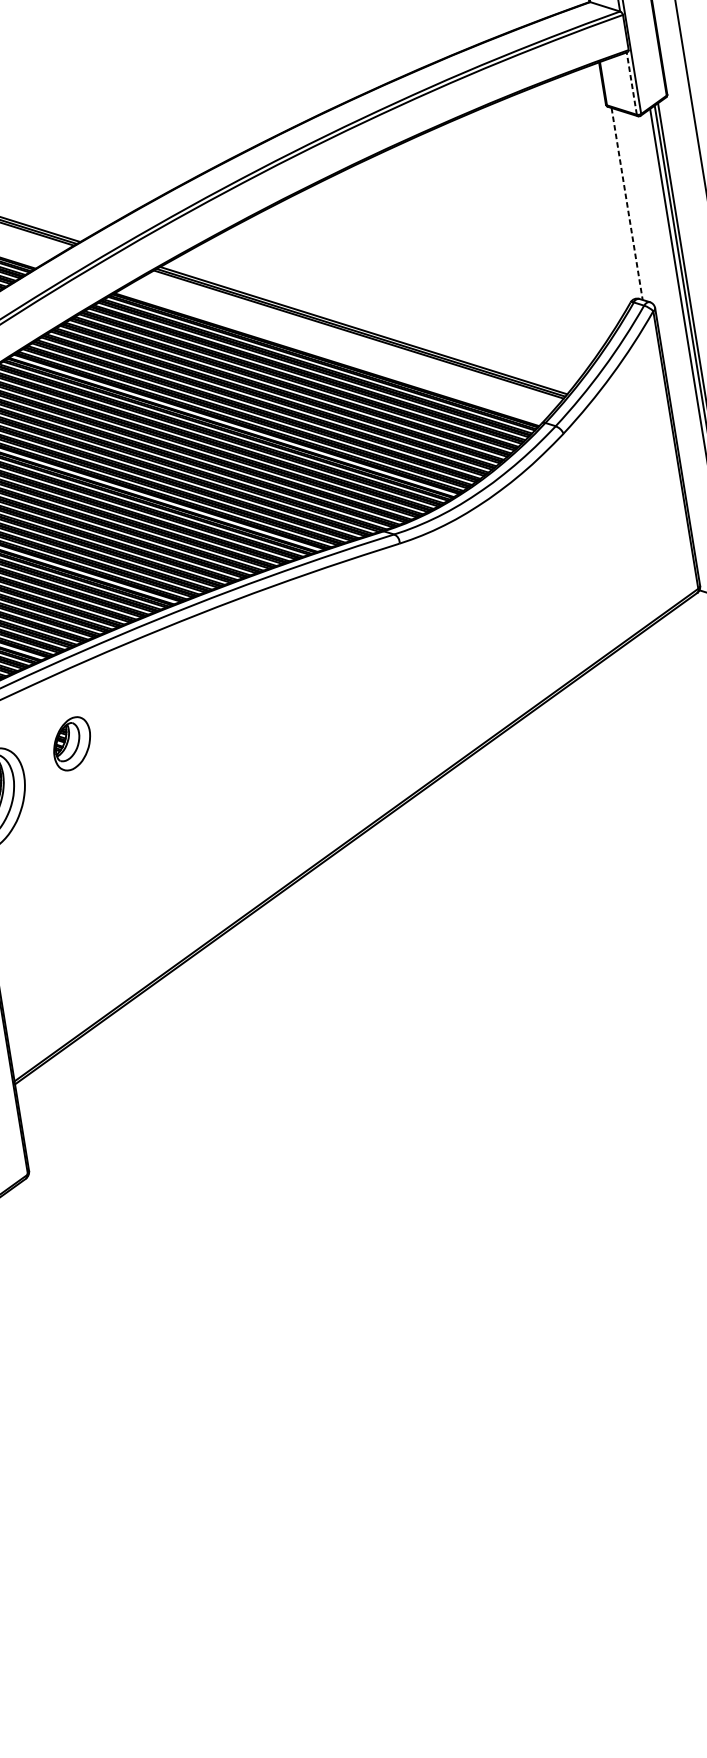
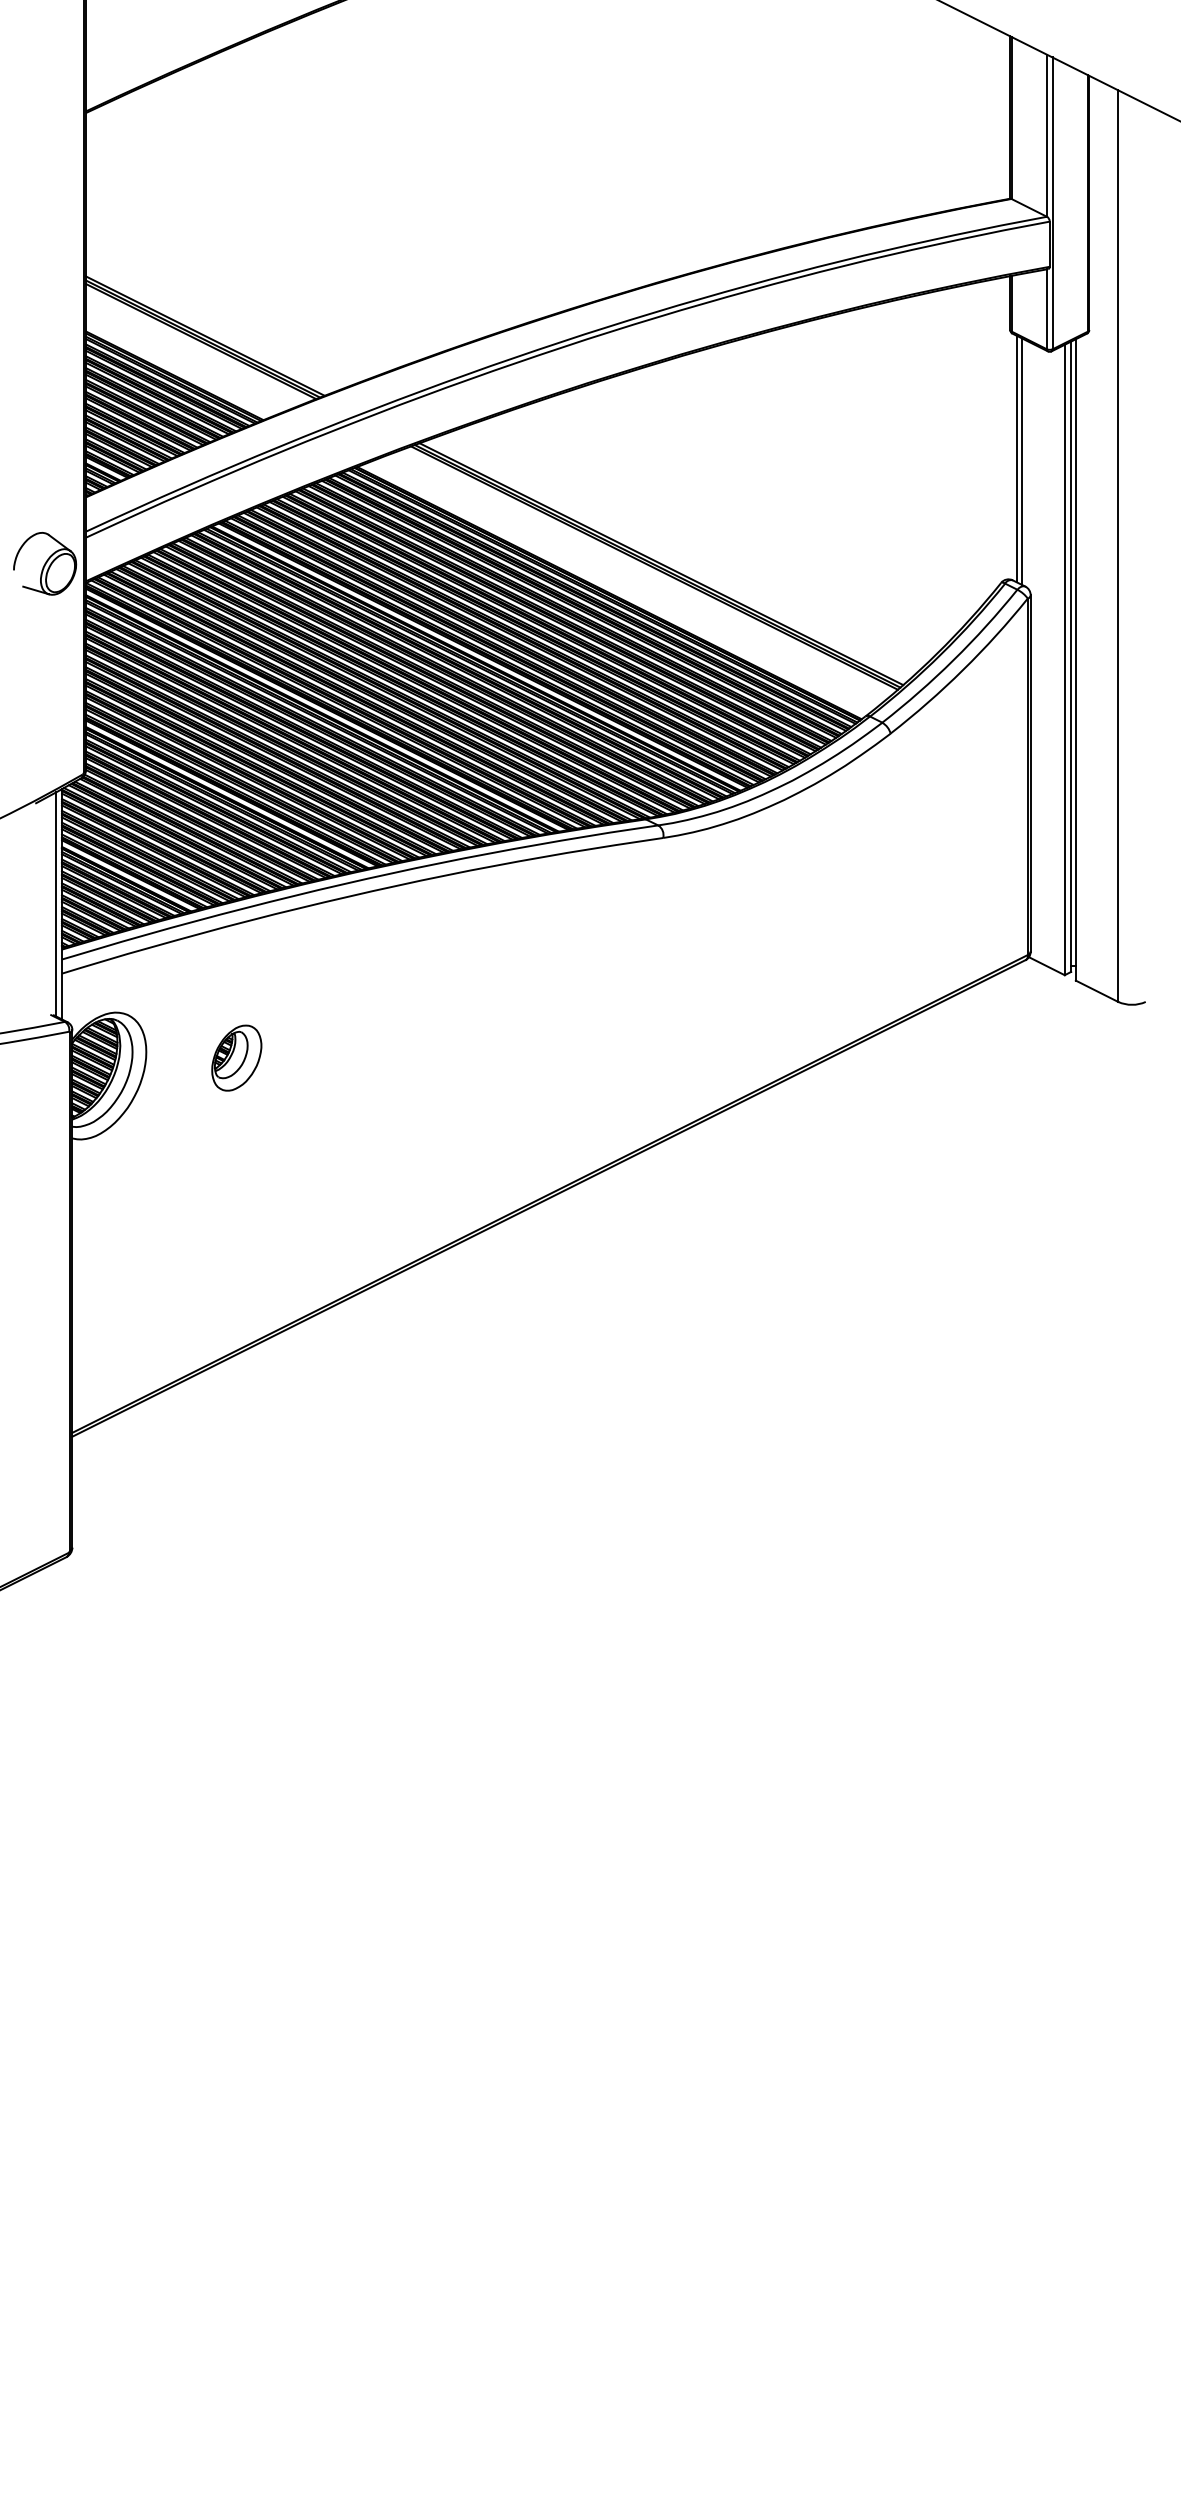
line: (631, 83) -> (1046, 308), dashed -> solid
line: (627, 204) -> (1016, 459), dashed -> solid
line: (631, 205) -> (1022, 461), added
part: (71, 743) -> (236, 1057), moved

